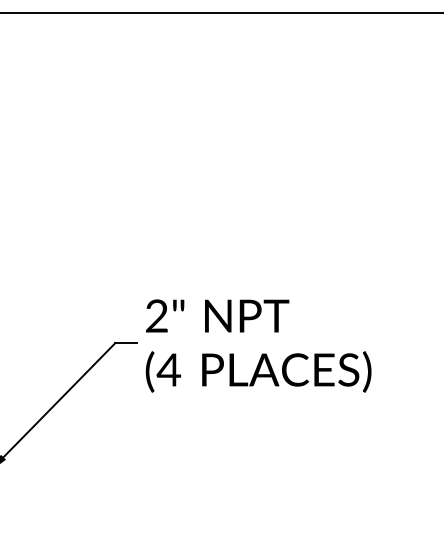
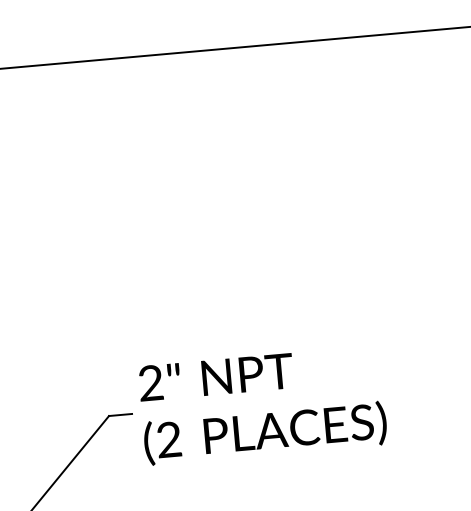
text: (168, 369) -> (168, 439), (4 -> (2

